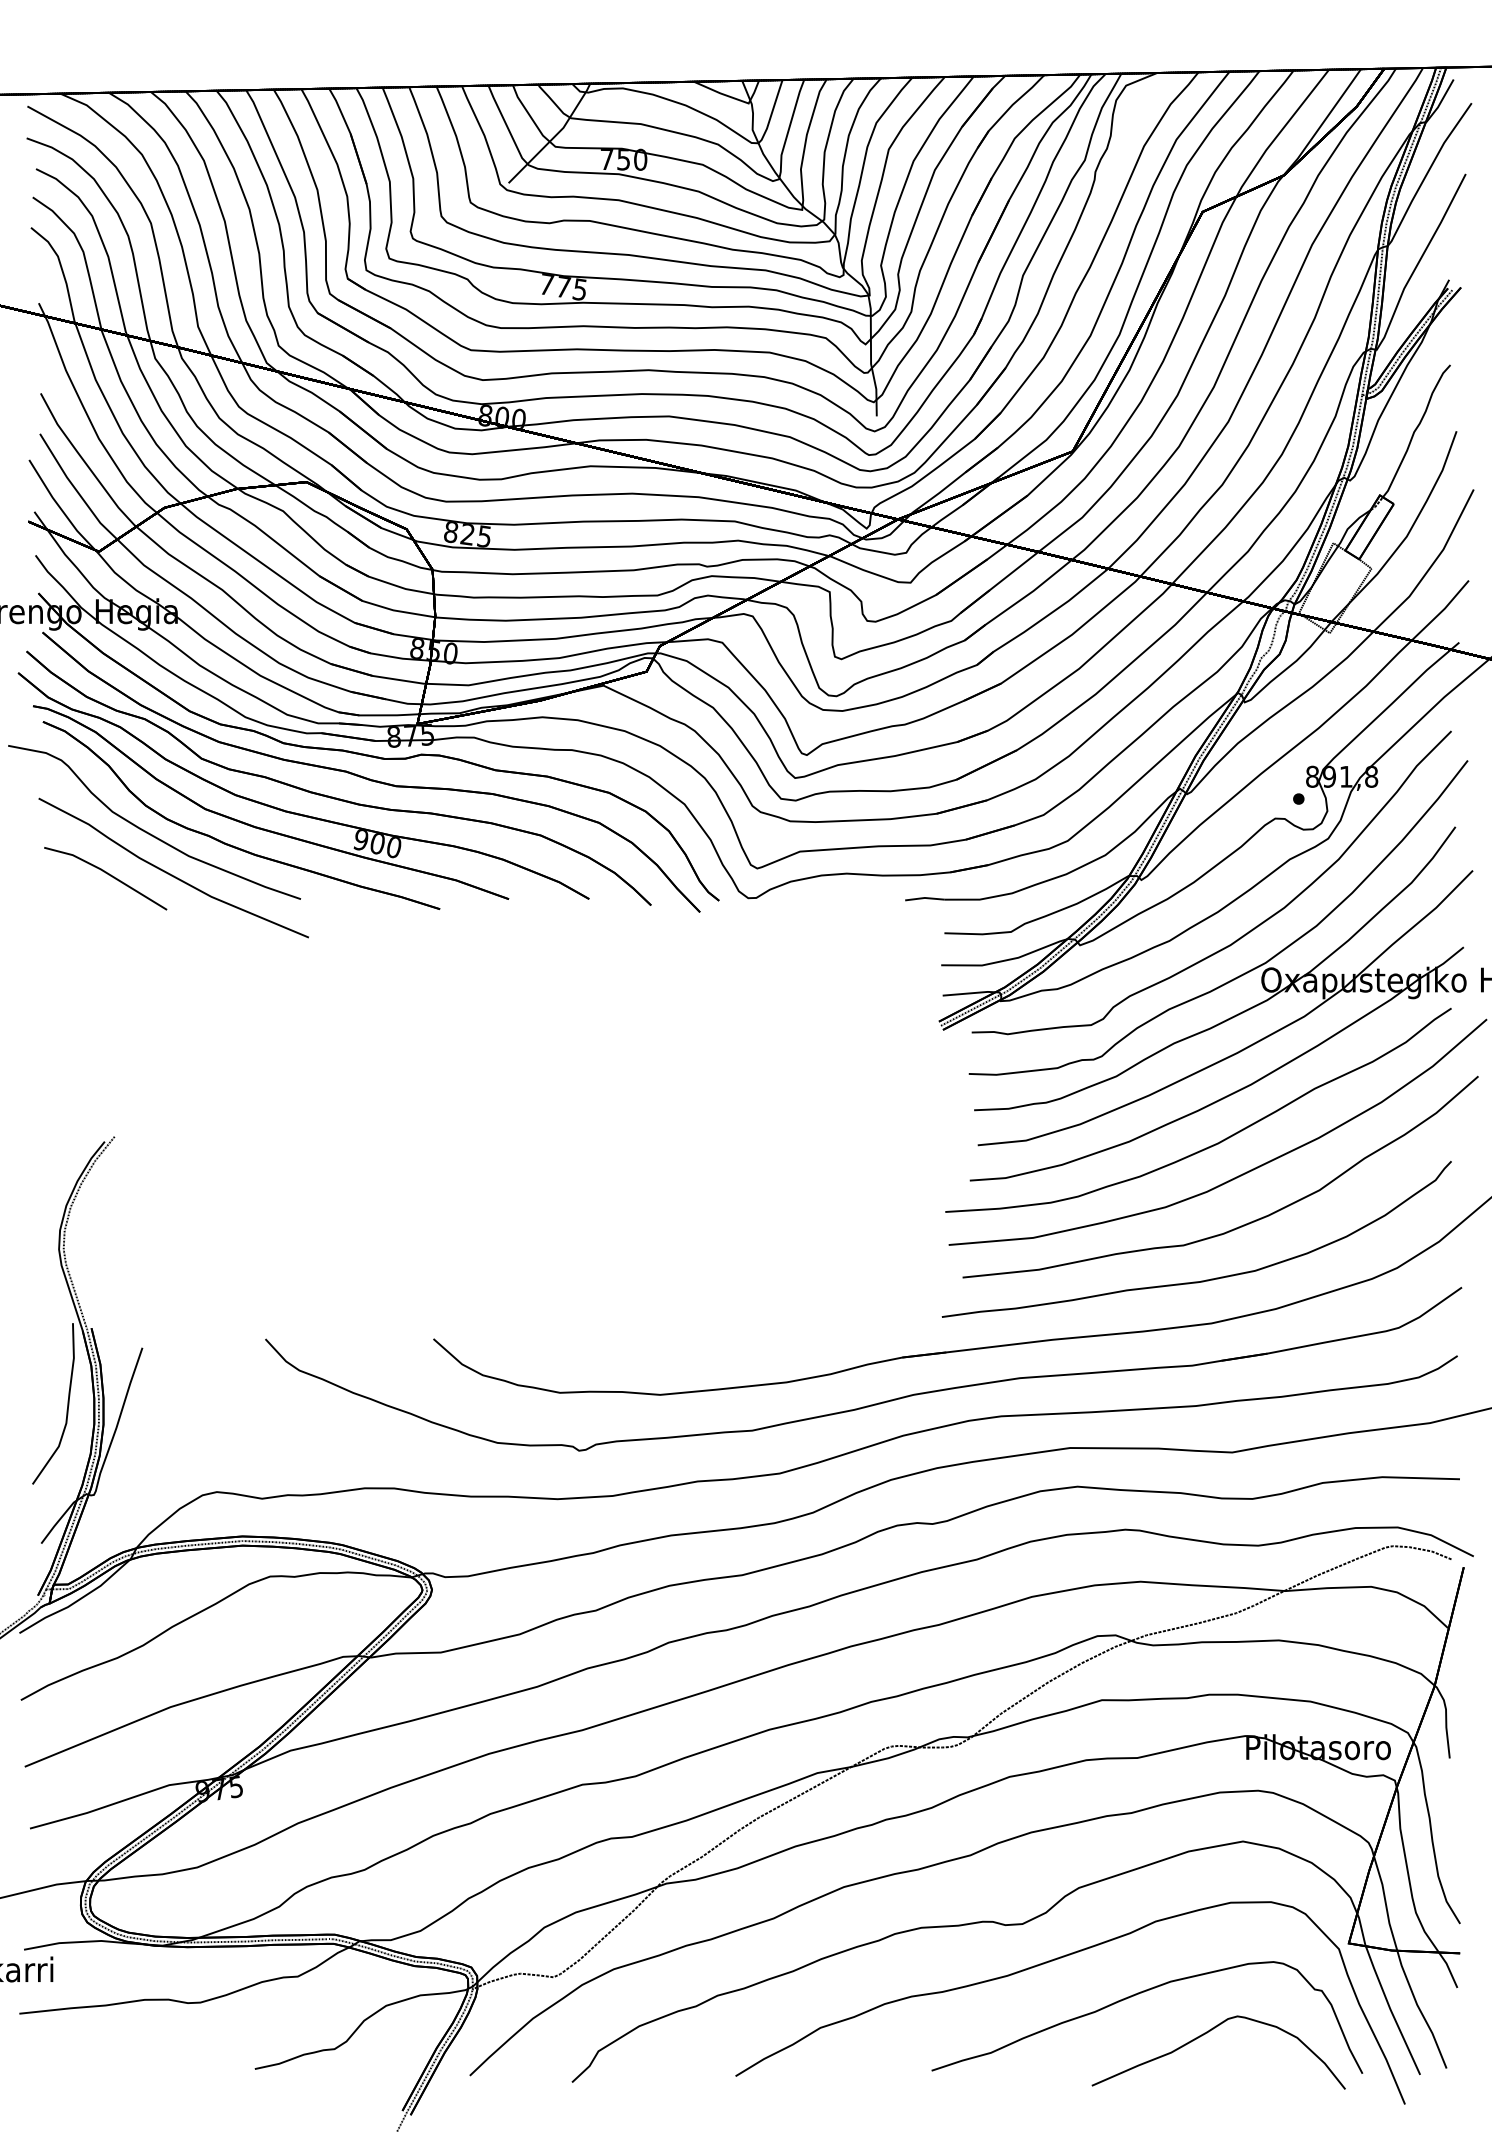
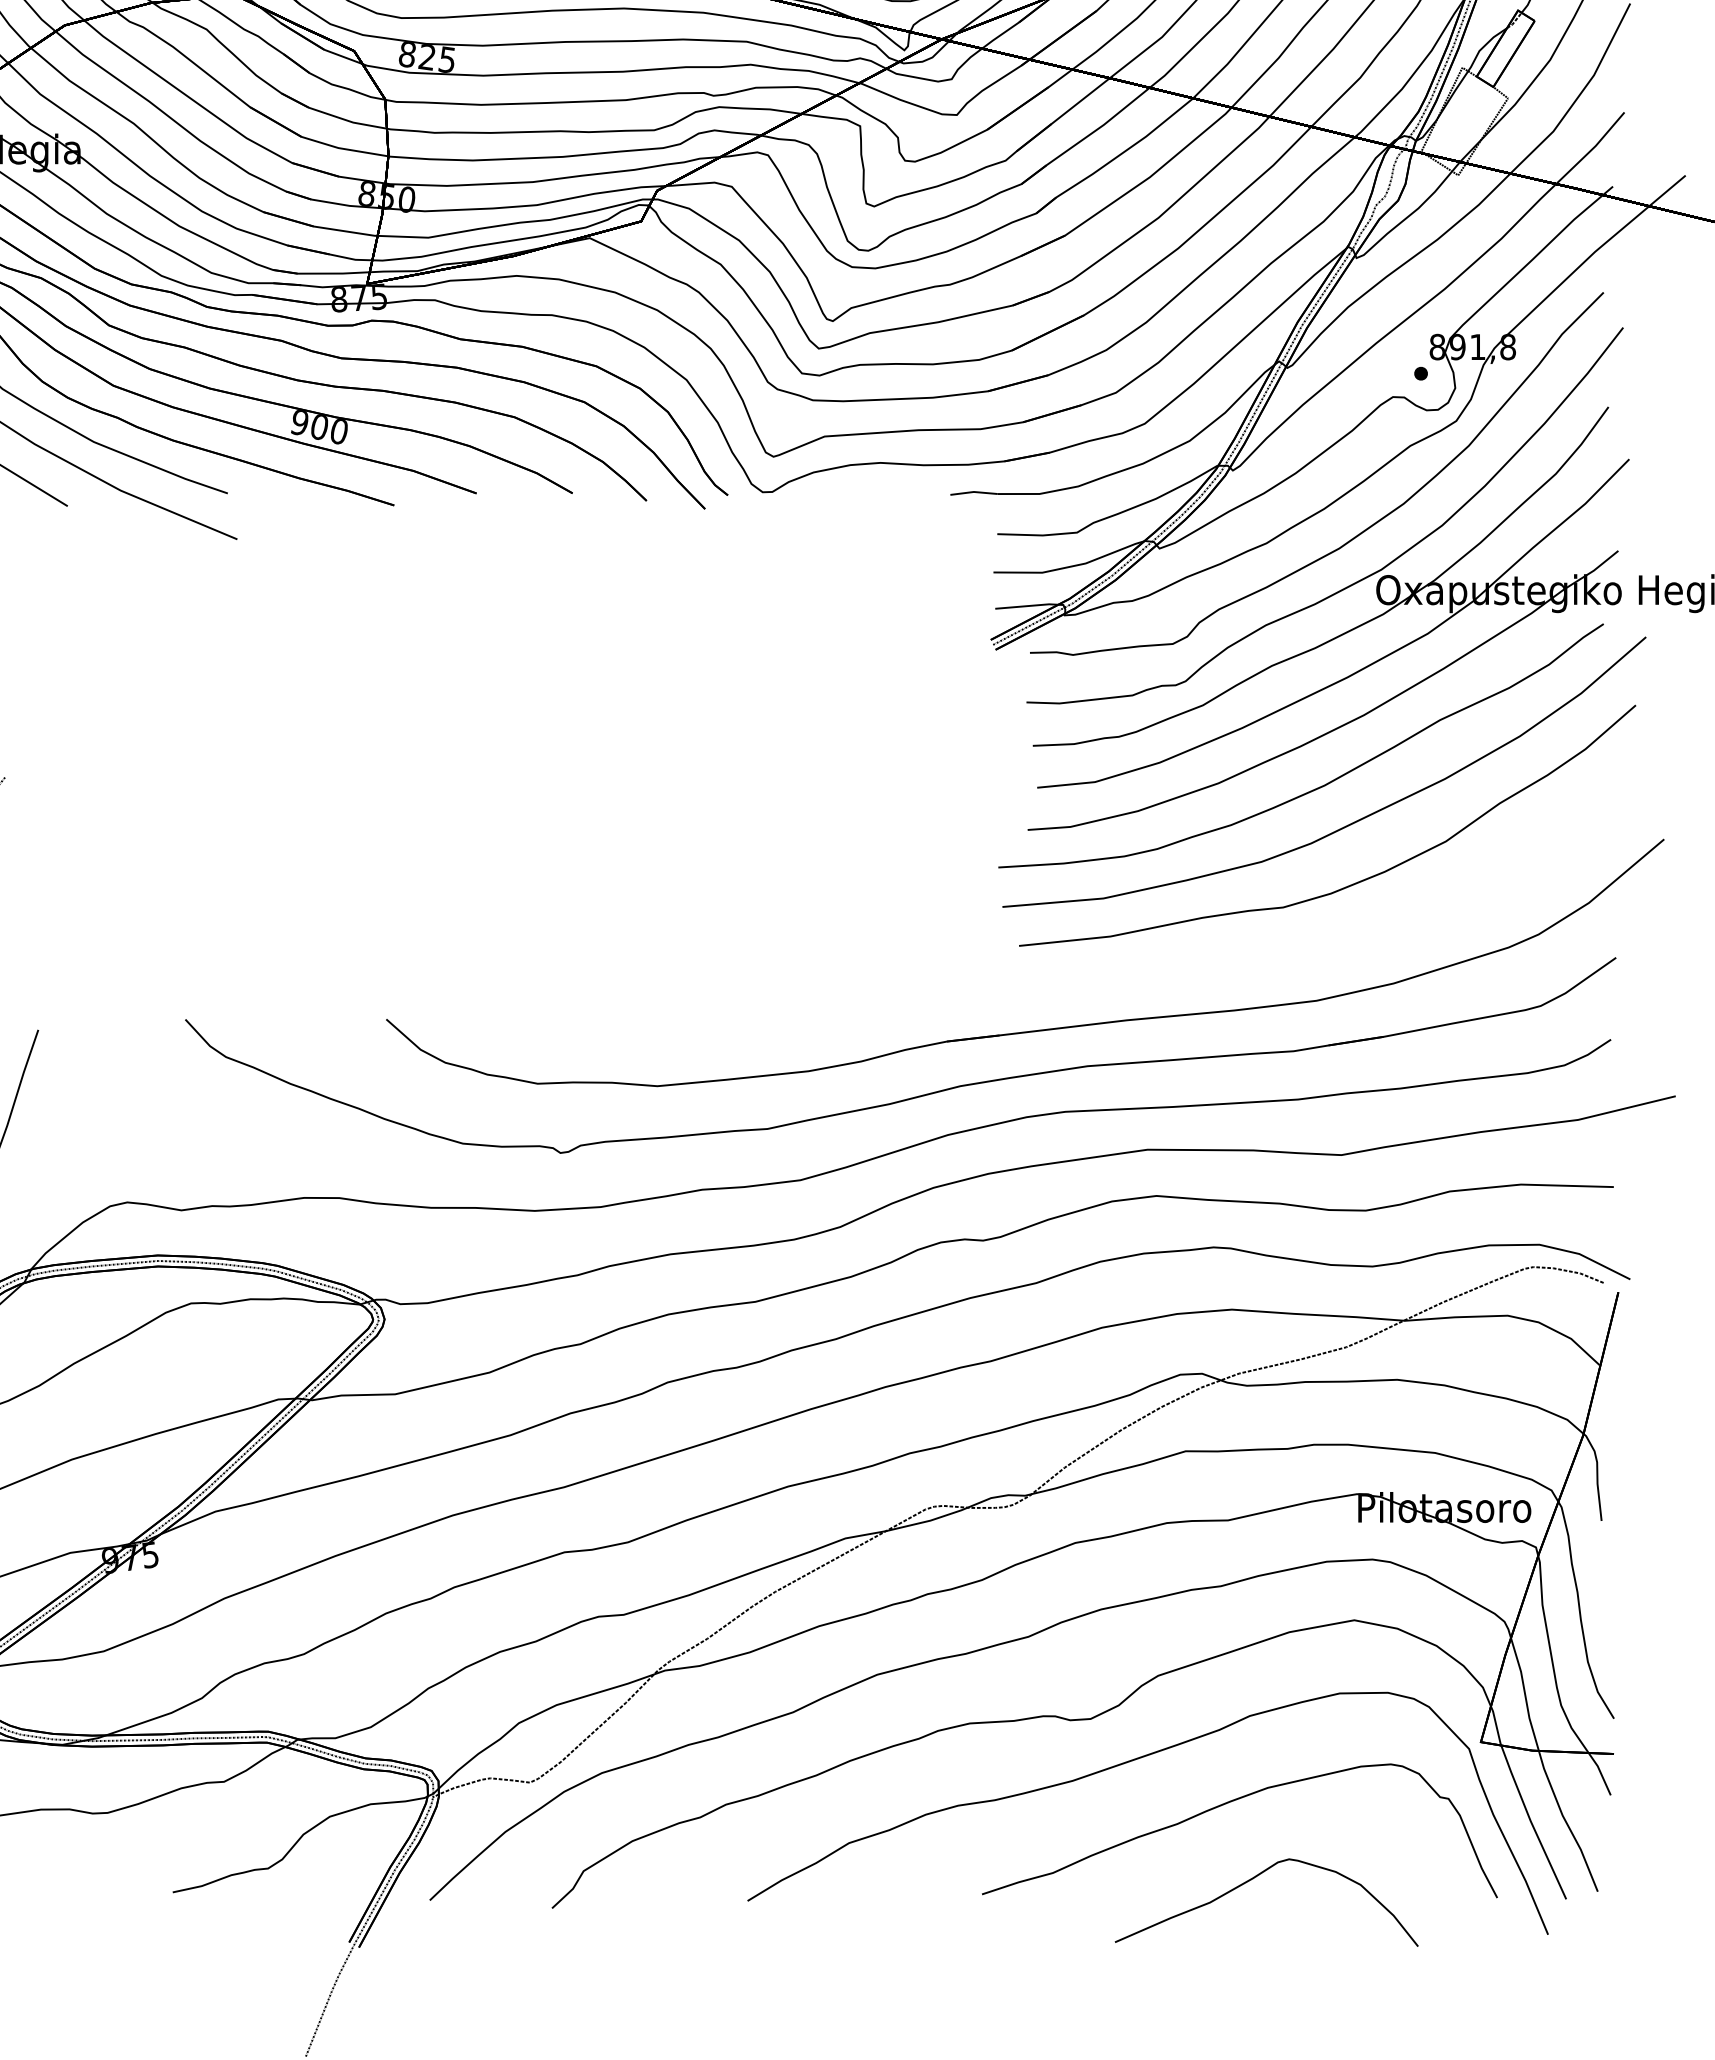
curve: (1206, 1279) -> (1310, 948), removed
curve: (1207, 2033) -> (1253, 1879), moved

